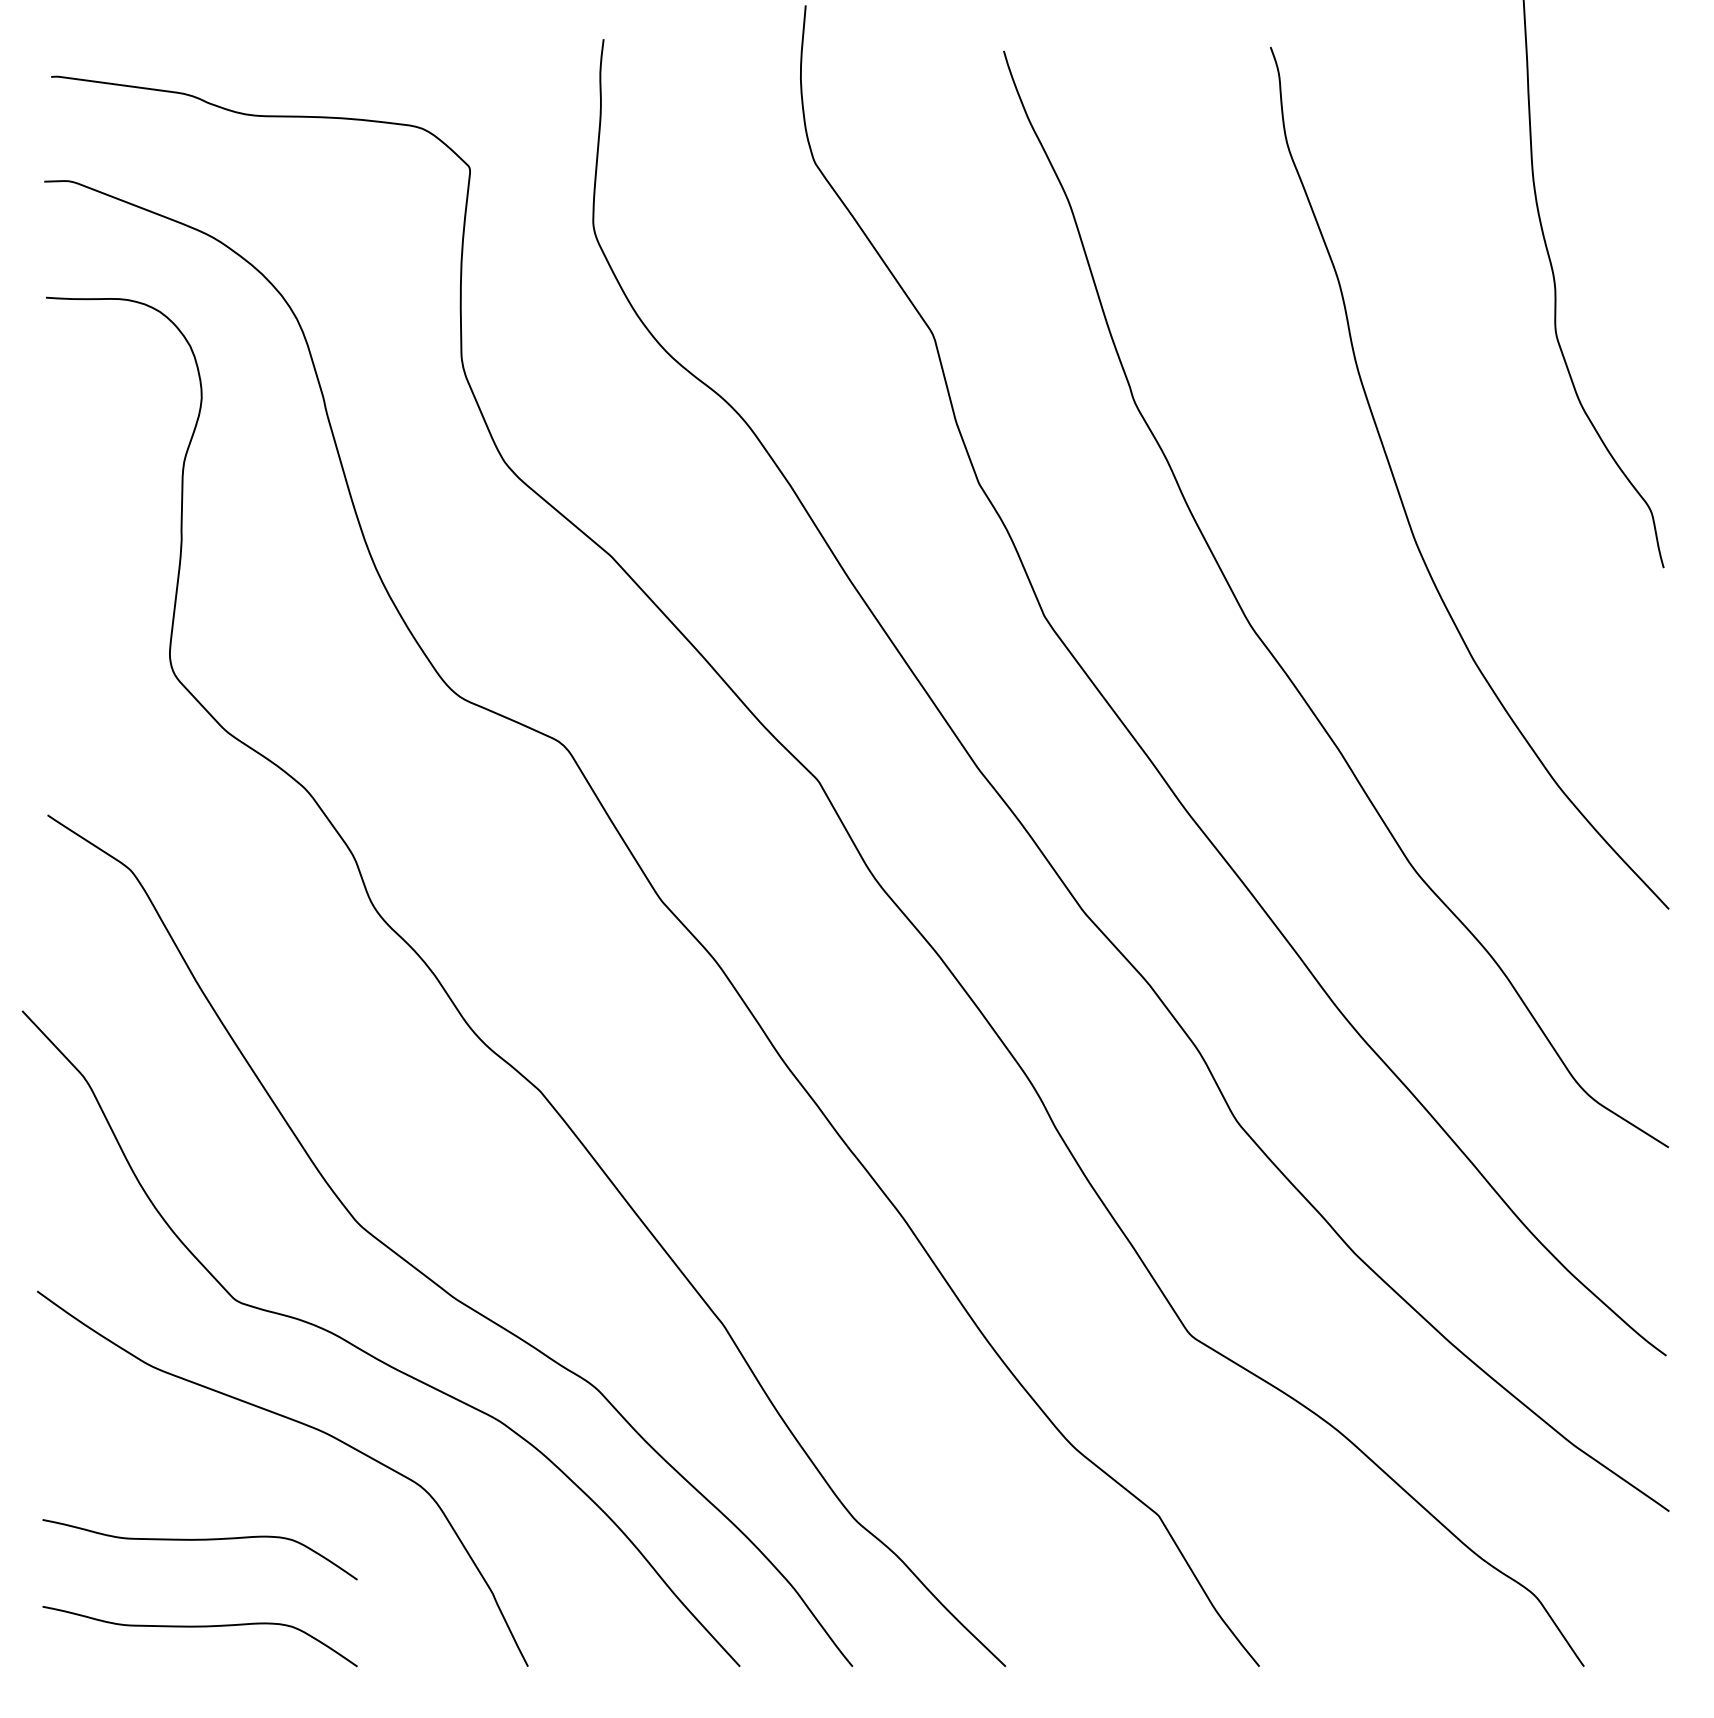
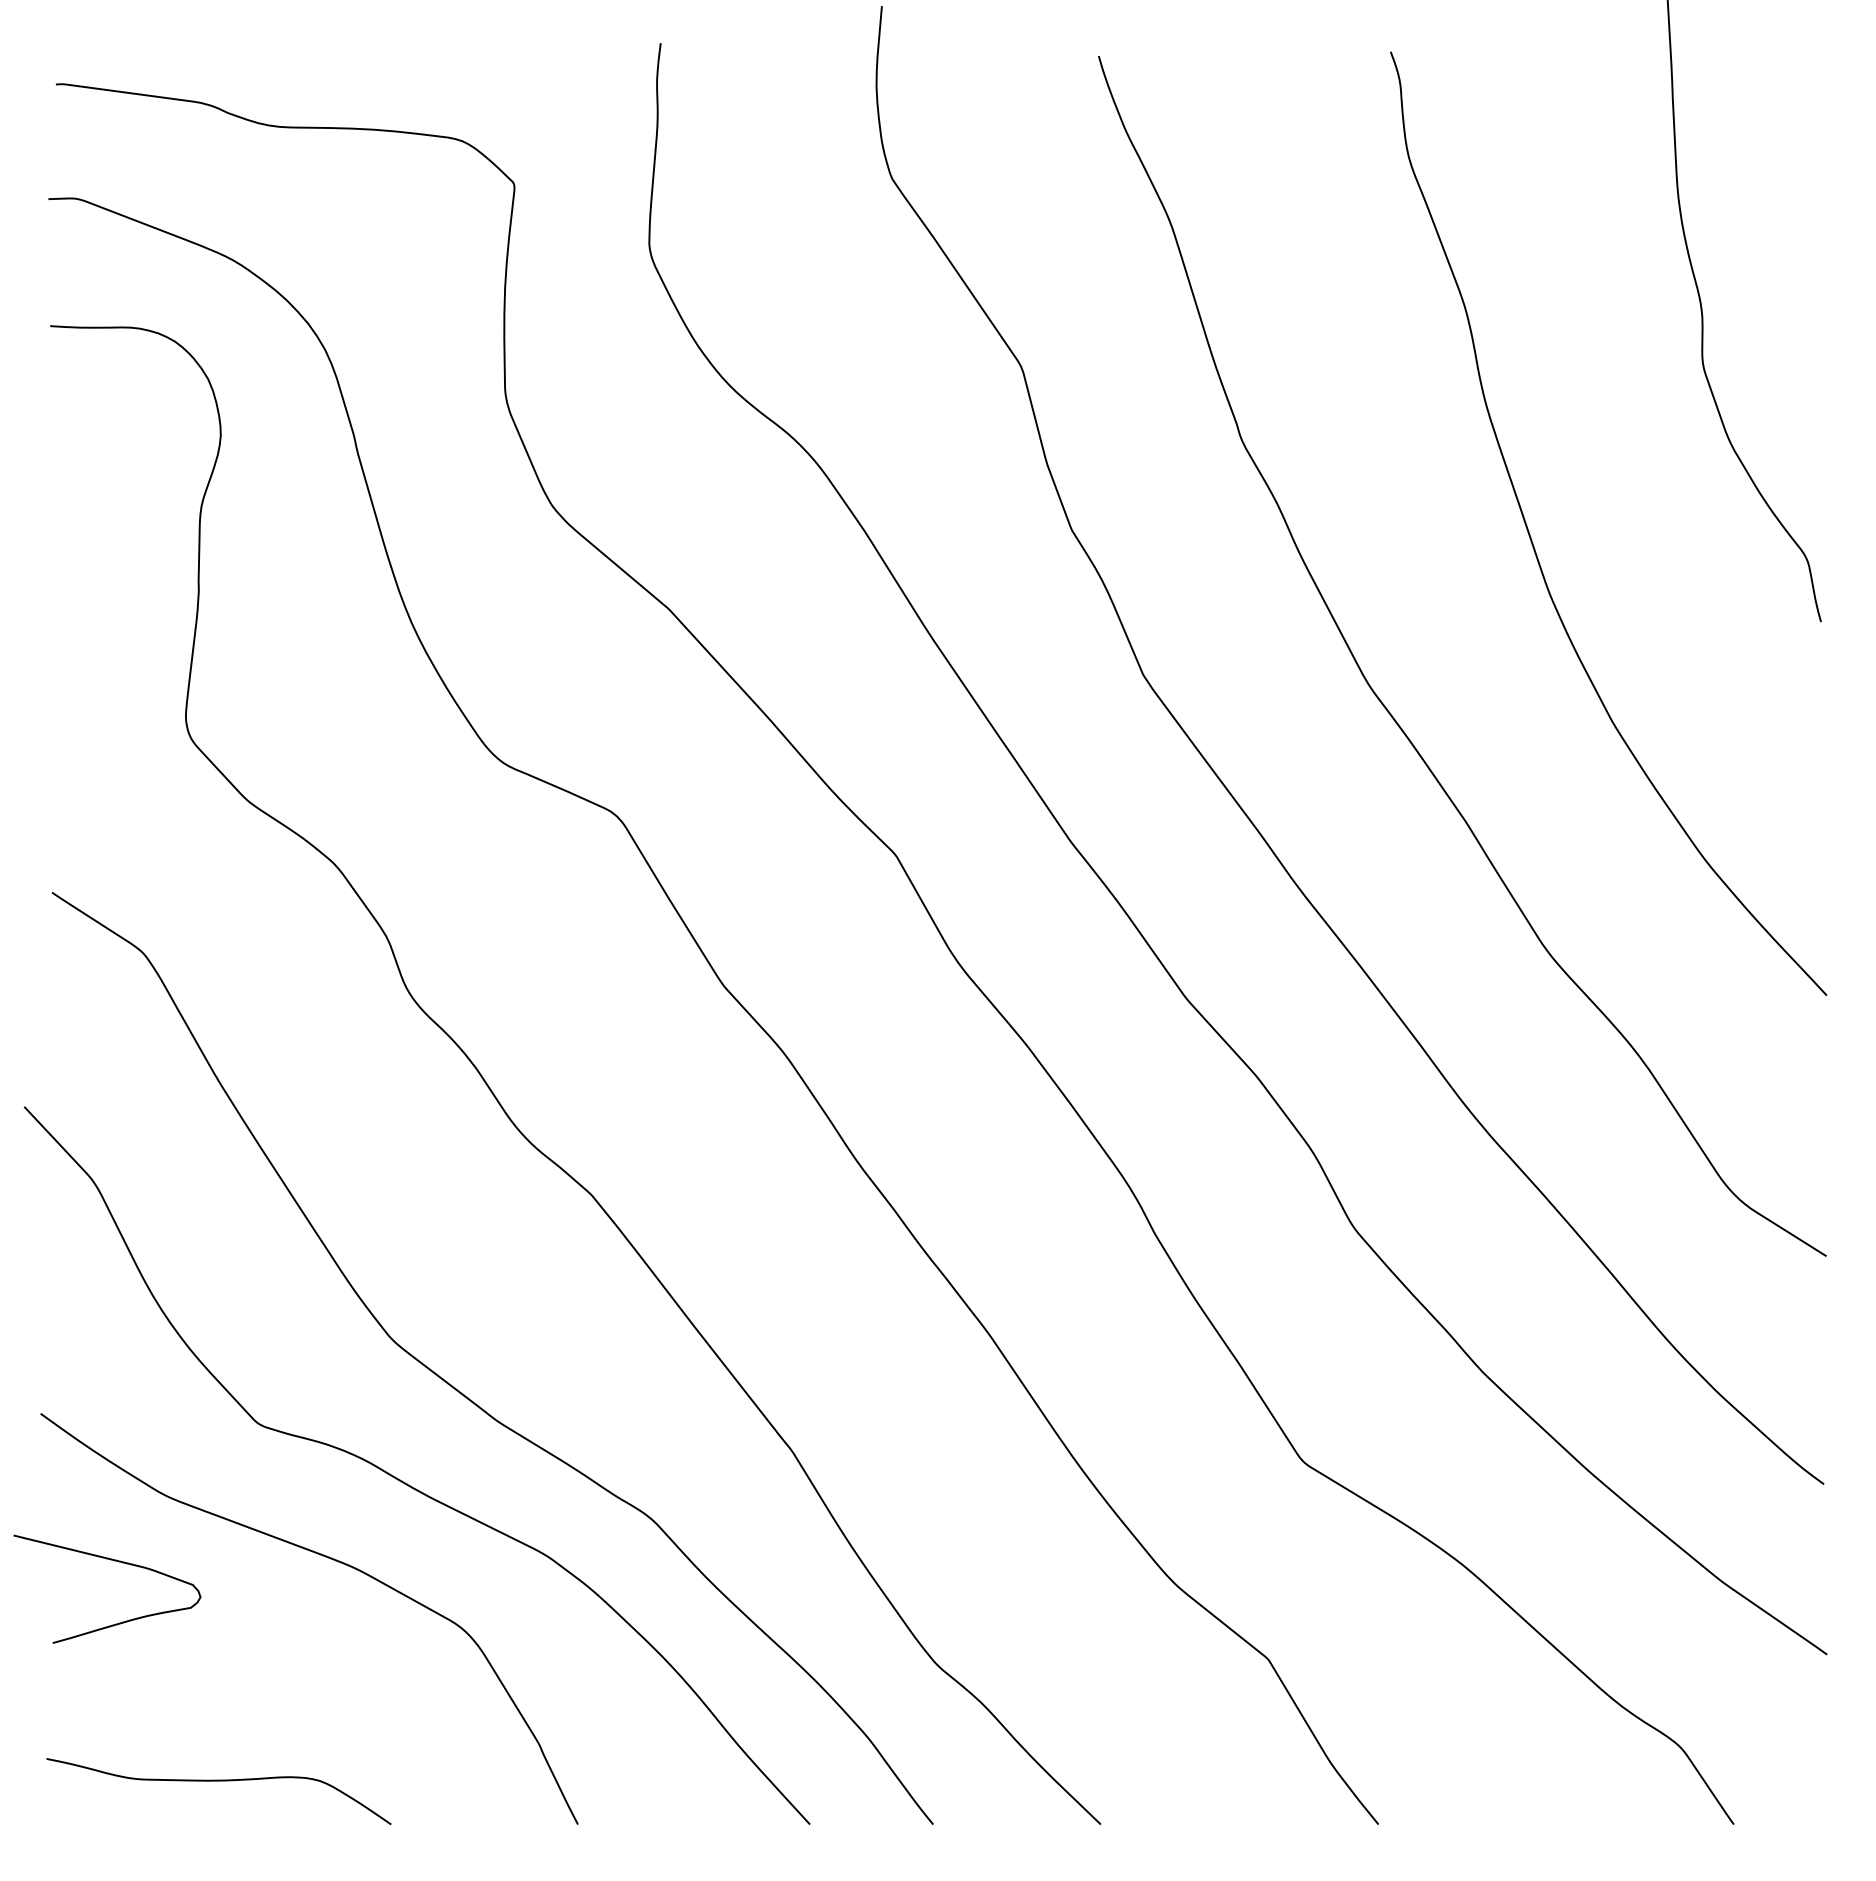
curve: (104, 1426) -> (114, 1561), added
curve: (199, 1540) -> (218, 1686), removed

